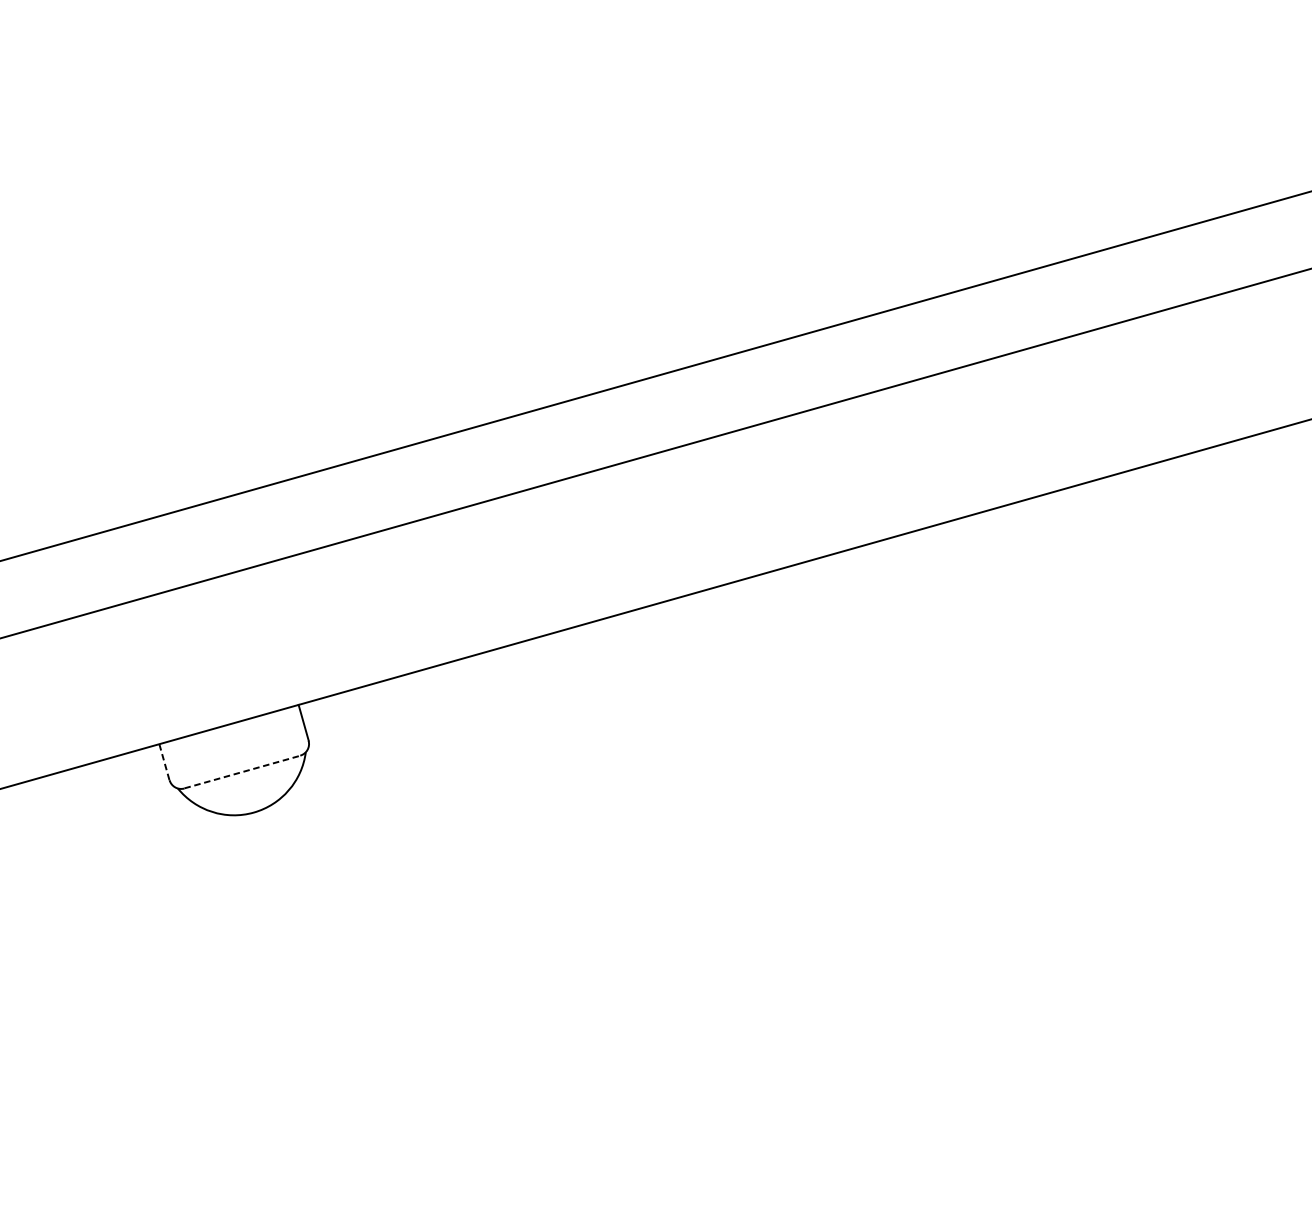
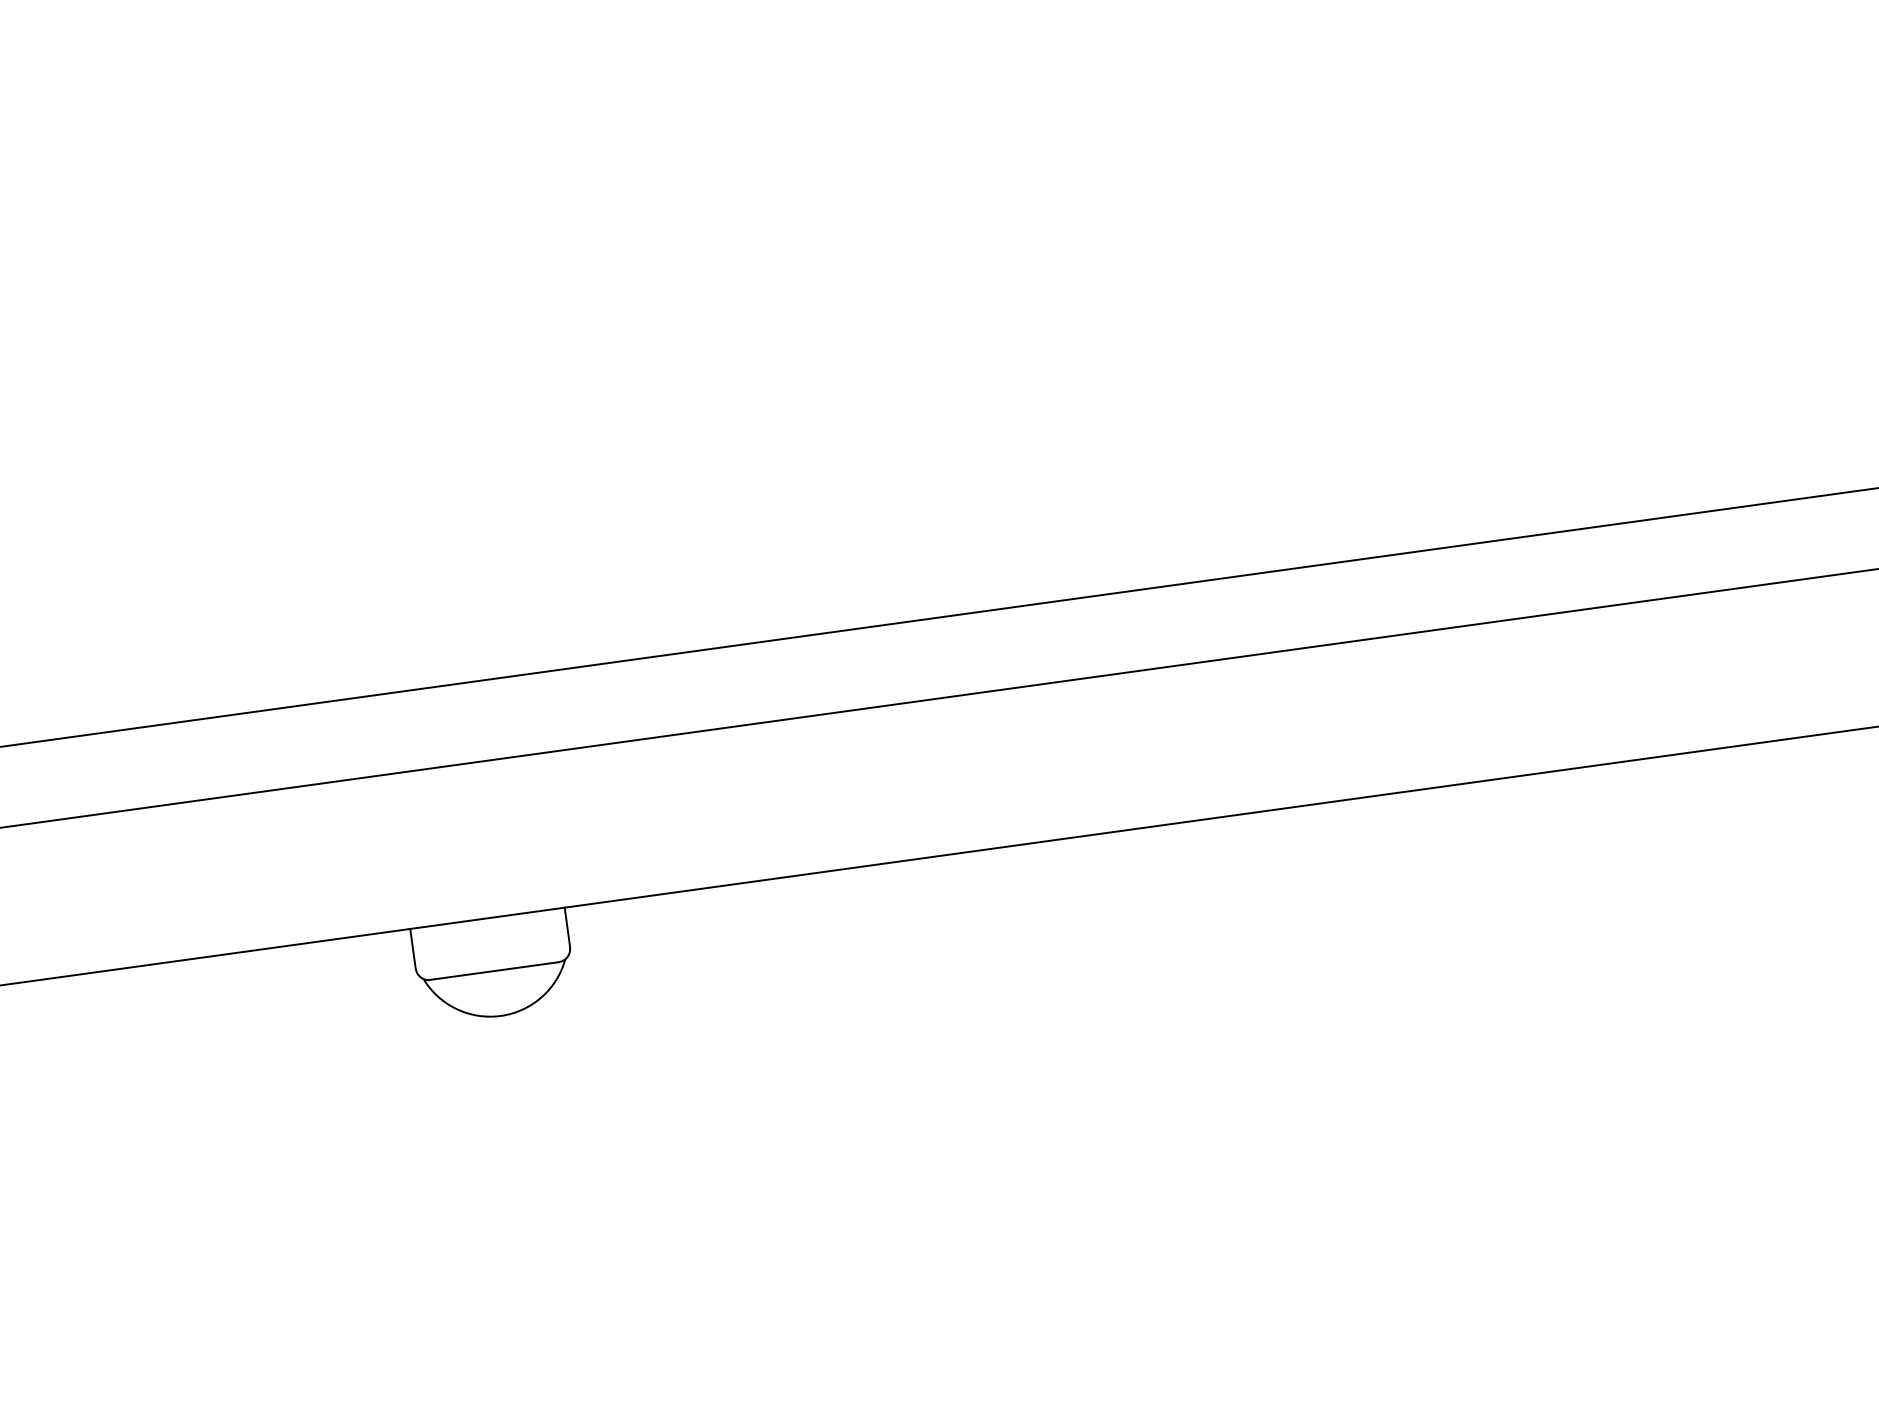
line: (163, 761) -> (412, 948), dashed -> solid
line: (242, 772) -> (494, 971), dashed -> solid

